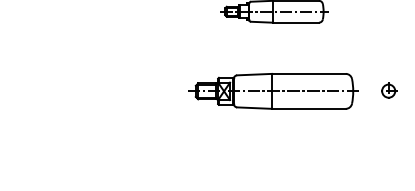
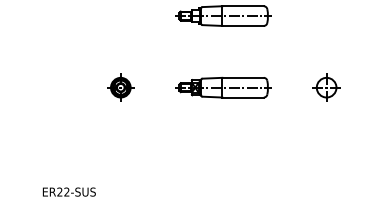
part: (159, 91) -> (120, 87), added
part: (274, 91) -> (223, 87), size x0.62
part: (388, 91) -> (326, 87), size x1.67

